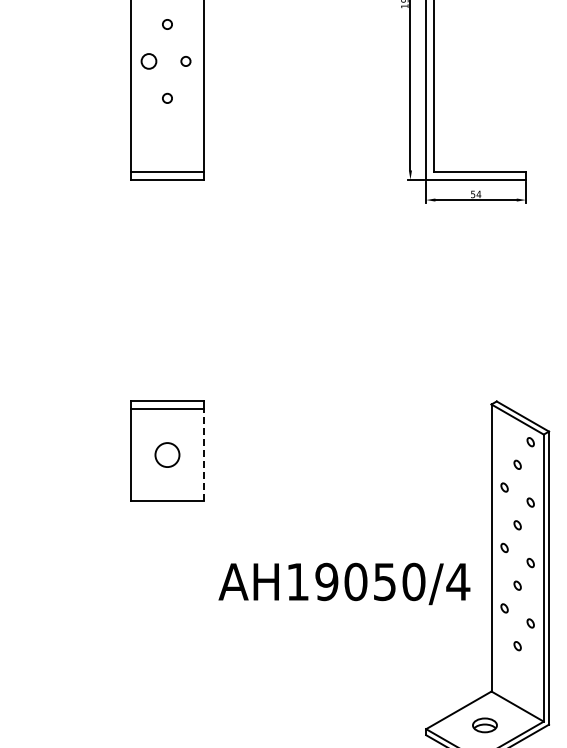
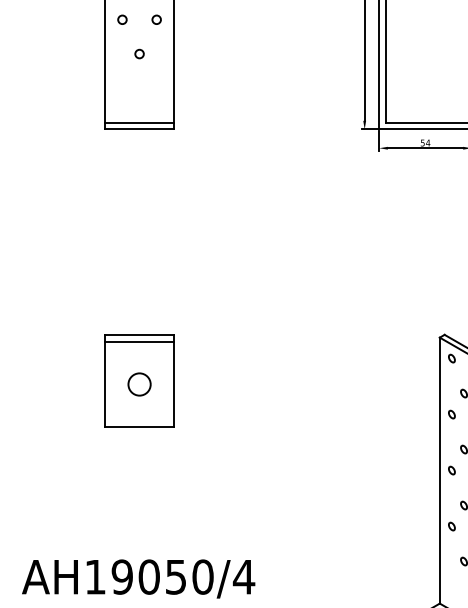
circle: (148, 61) -> (122, 19), size x0.62
part: (504, 427) -> (451, 358), added
line: (204, 454) -> (173, 383), dashed -> solid
text: (344, 583) -> (138, 578), moved

